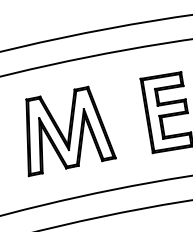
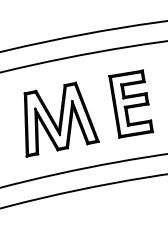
part: (70, 131) -> (61, 119), moved

